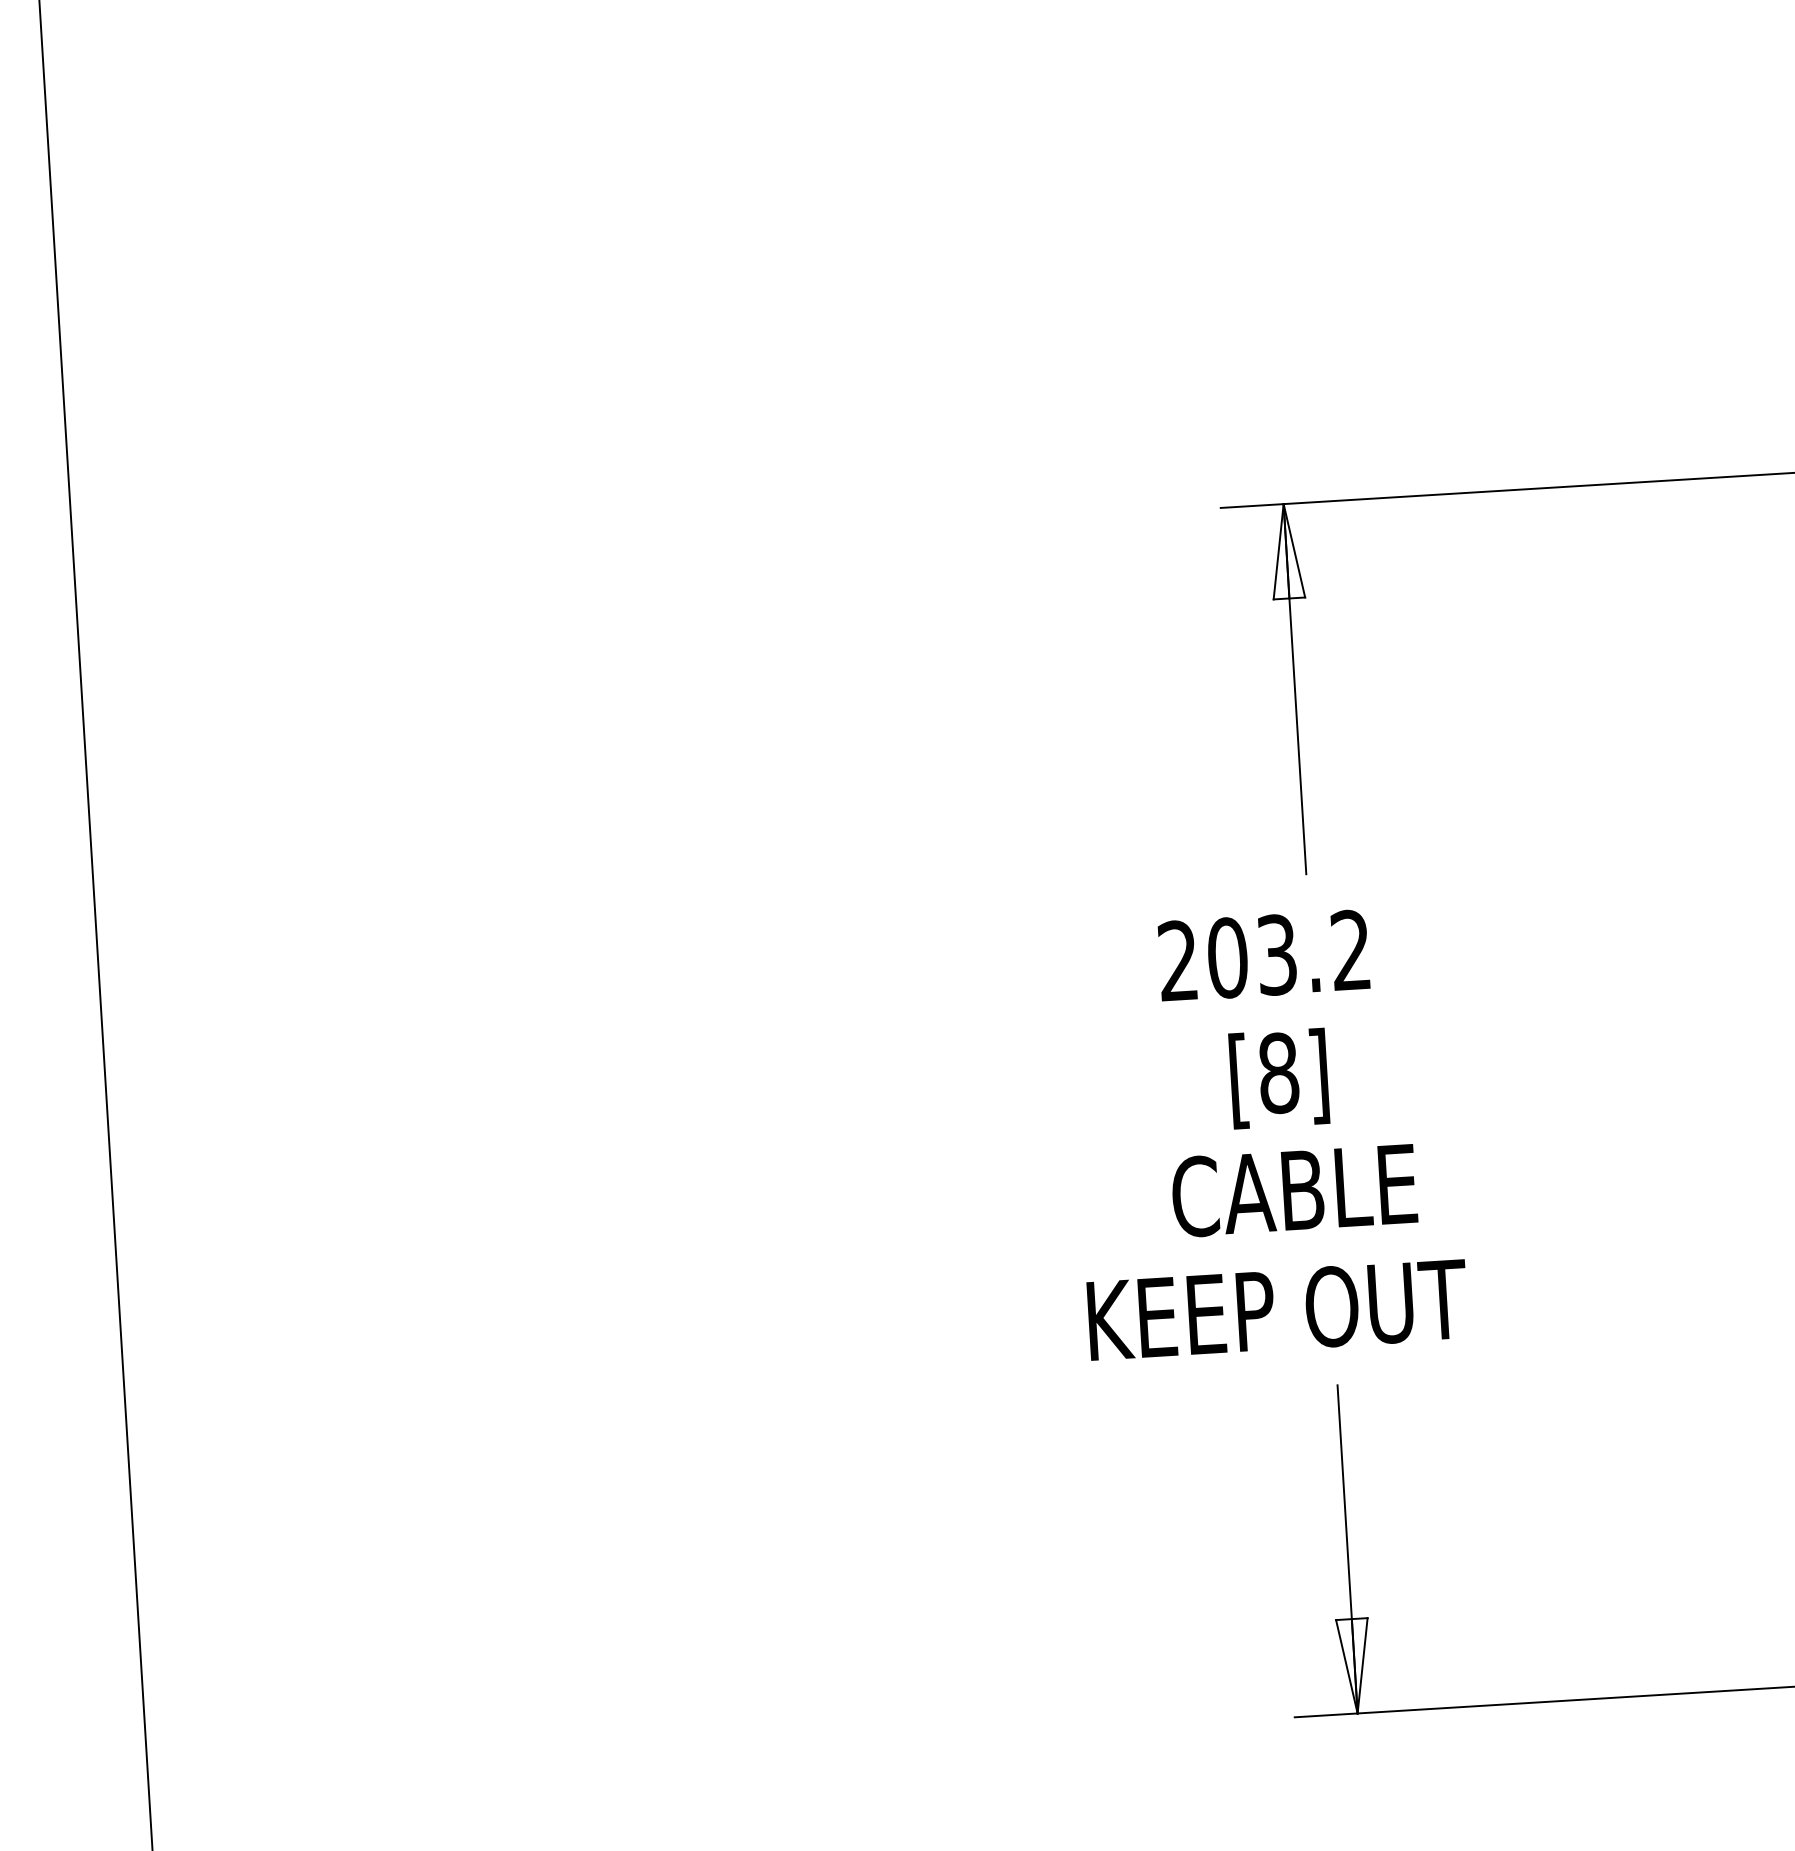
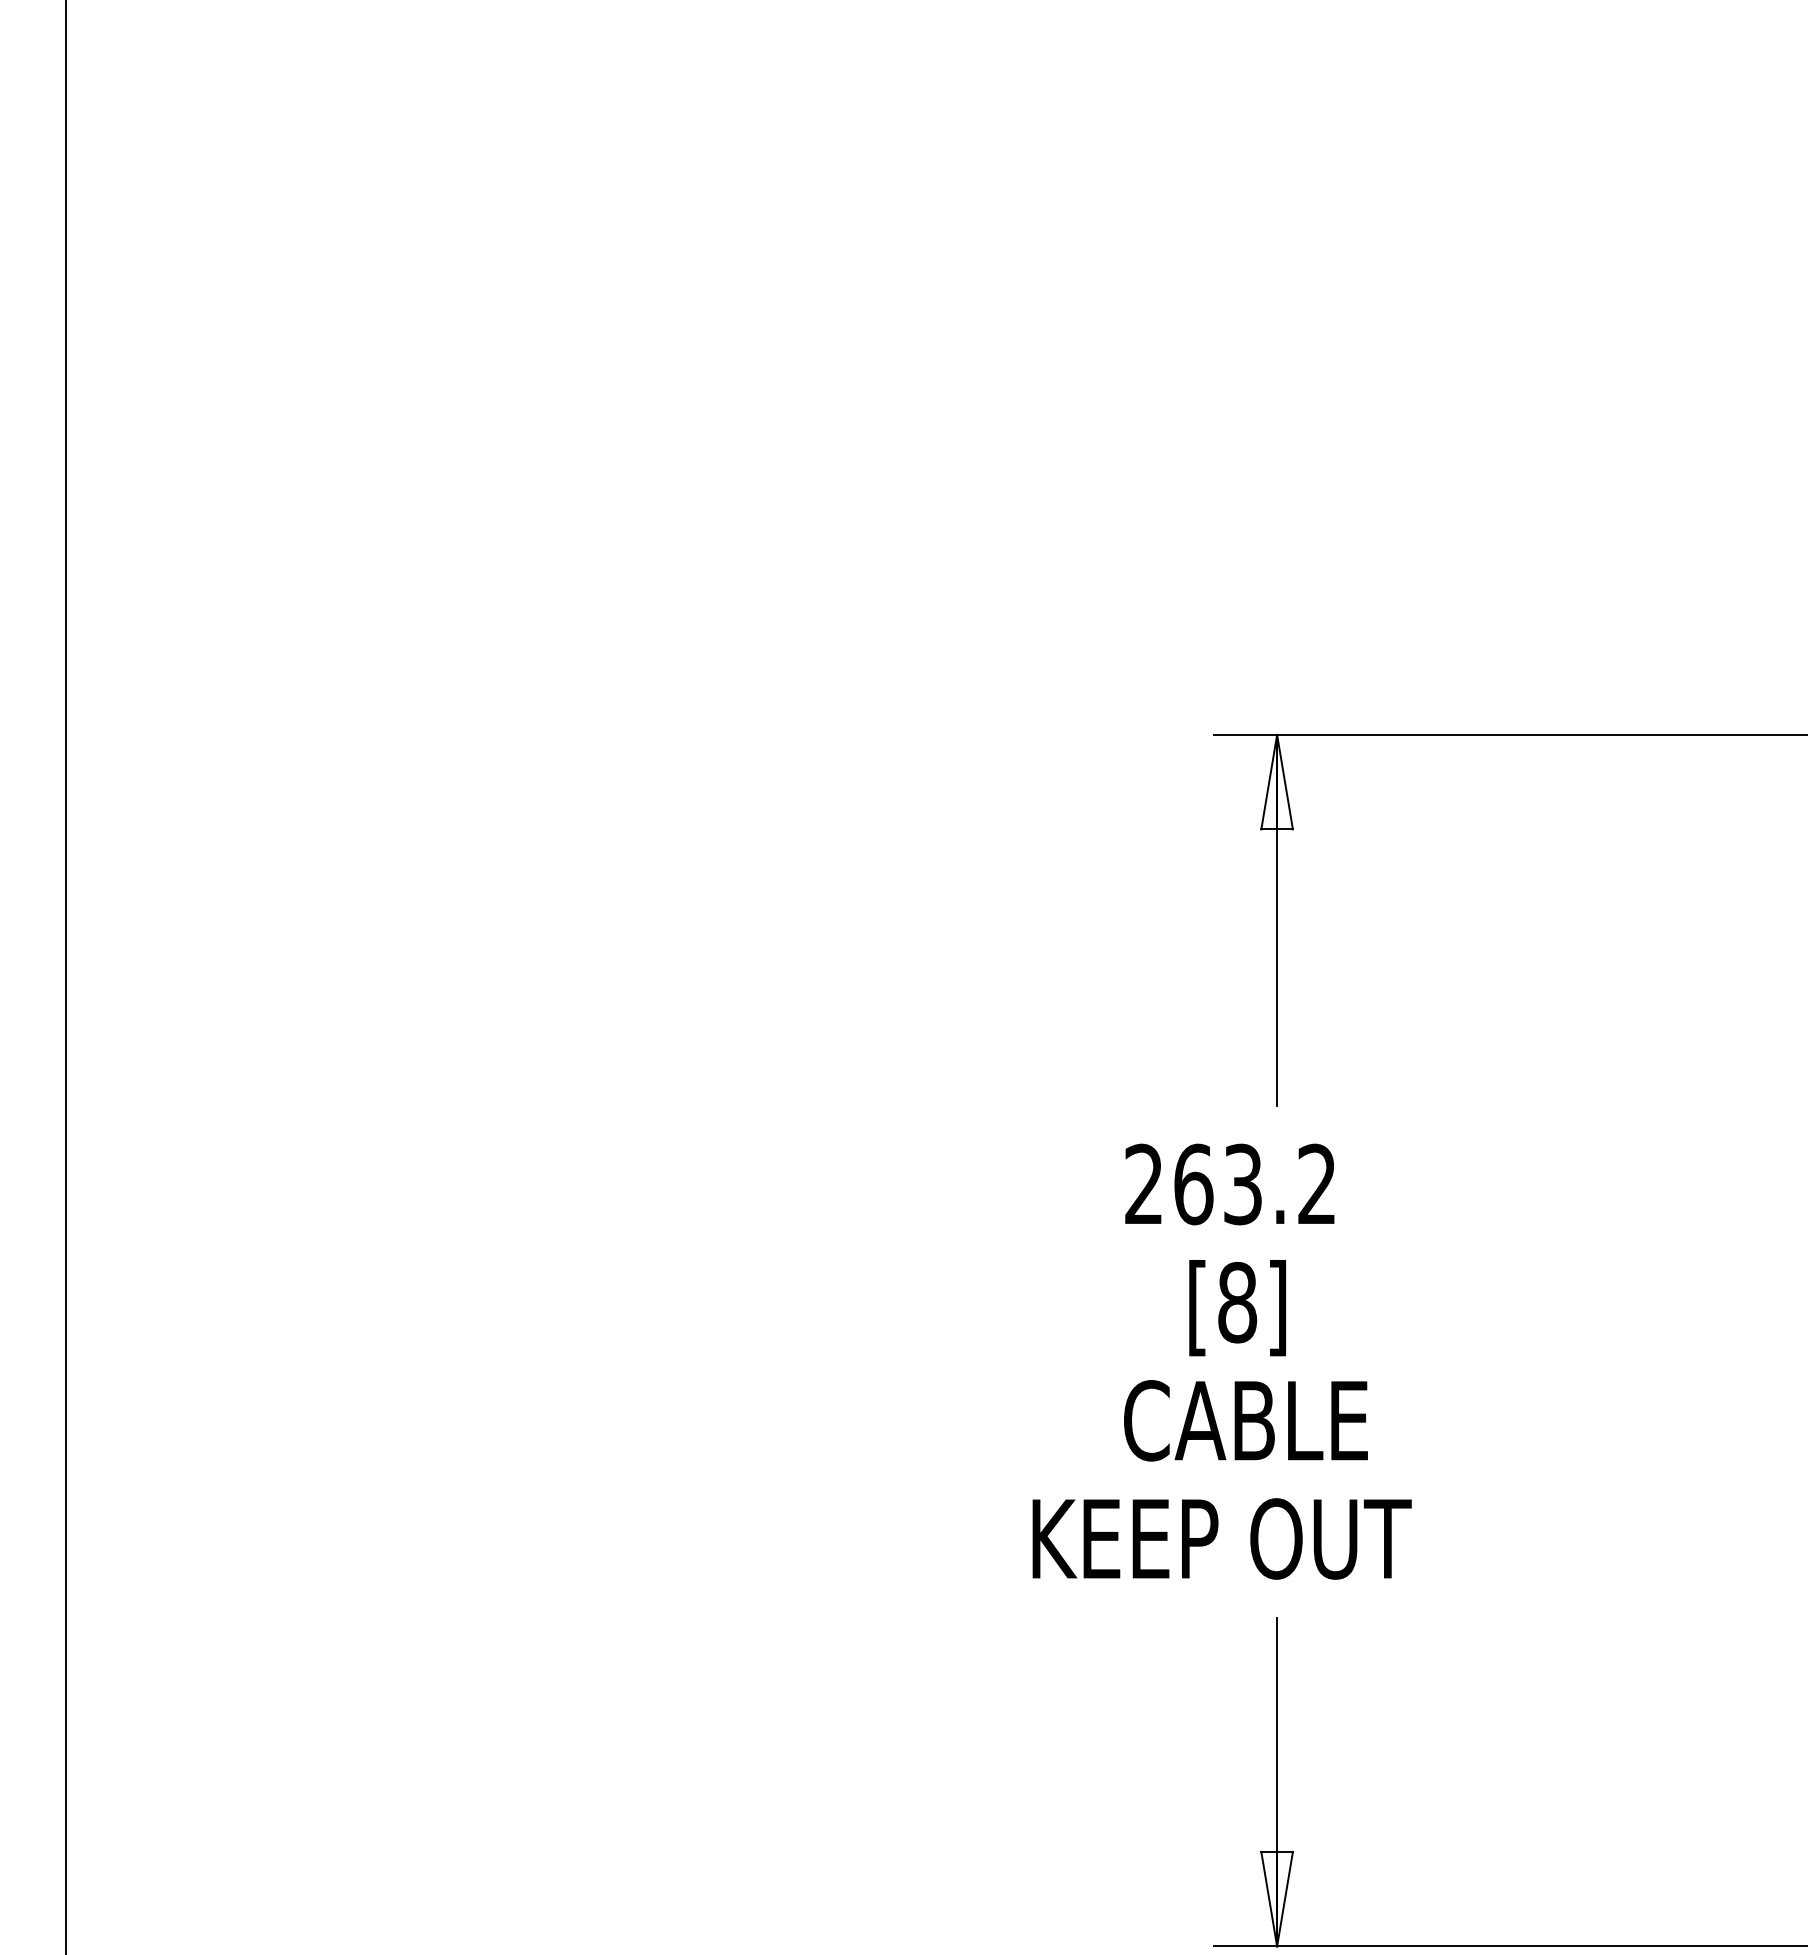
text: (1227, 957) -> (1193, 1184), 203.2 -> 263.2

